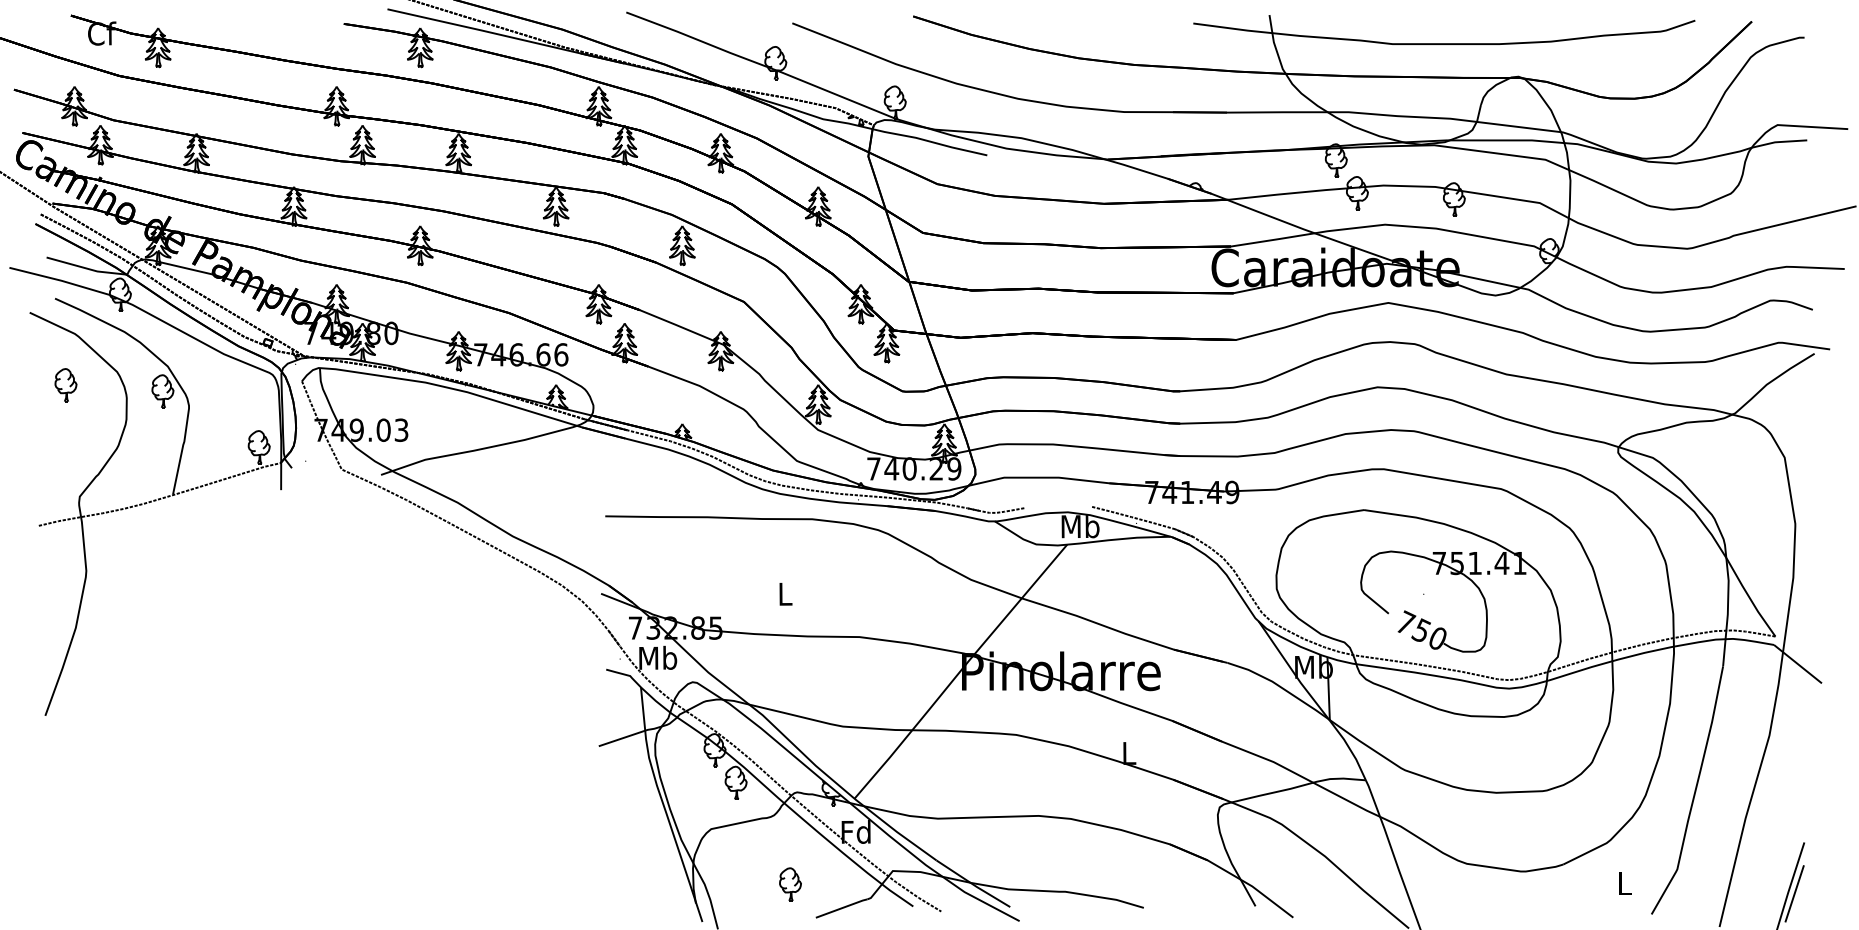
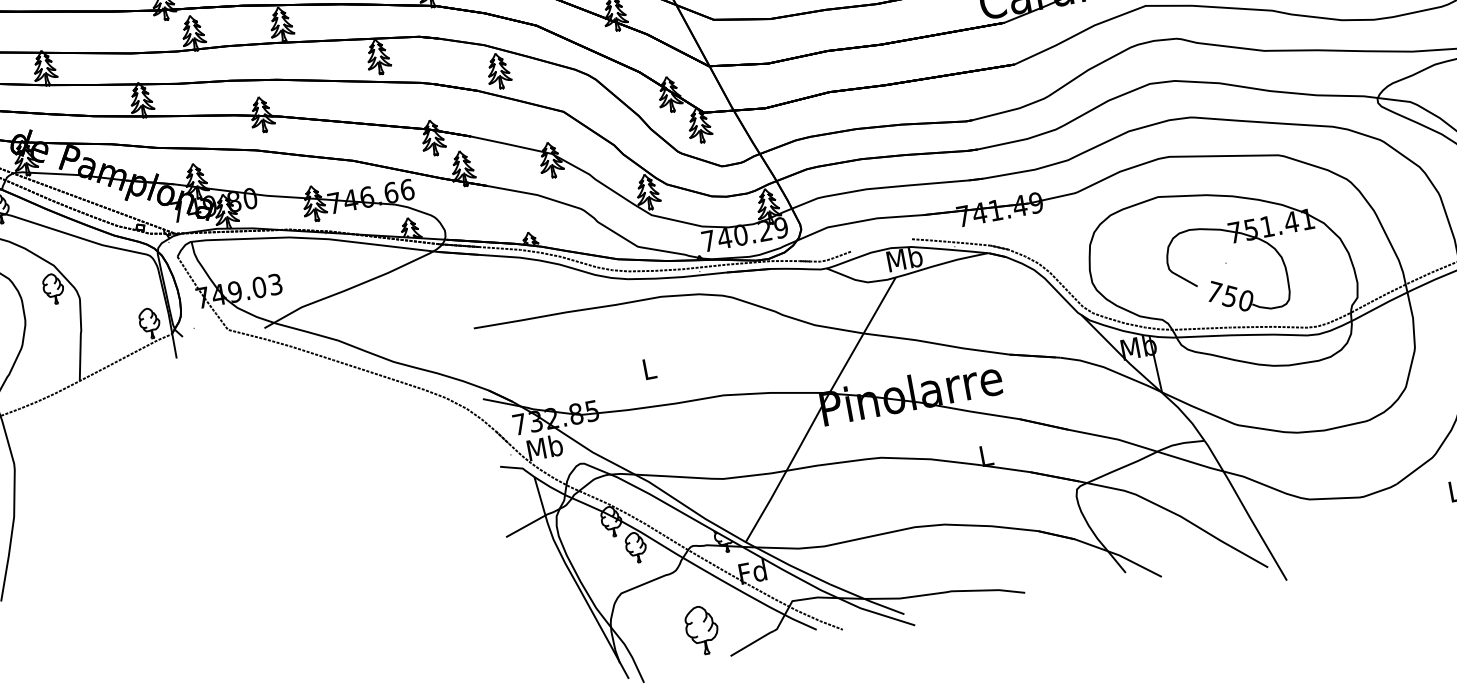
part: (790, 884) -> (702, 630), size x1.6

